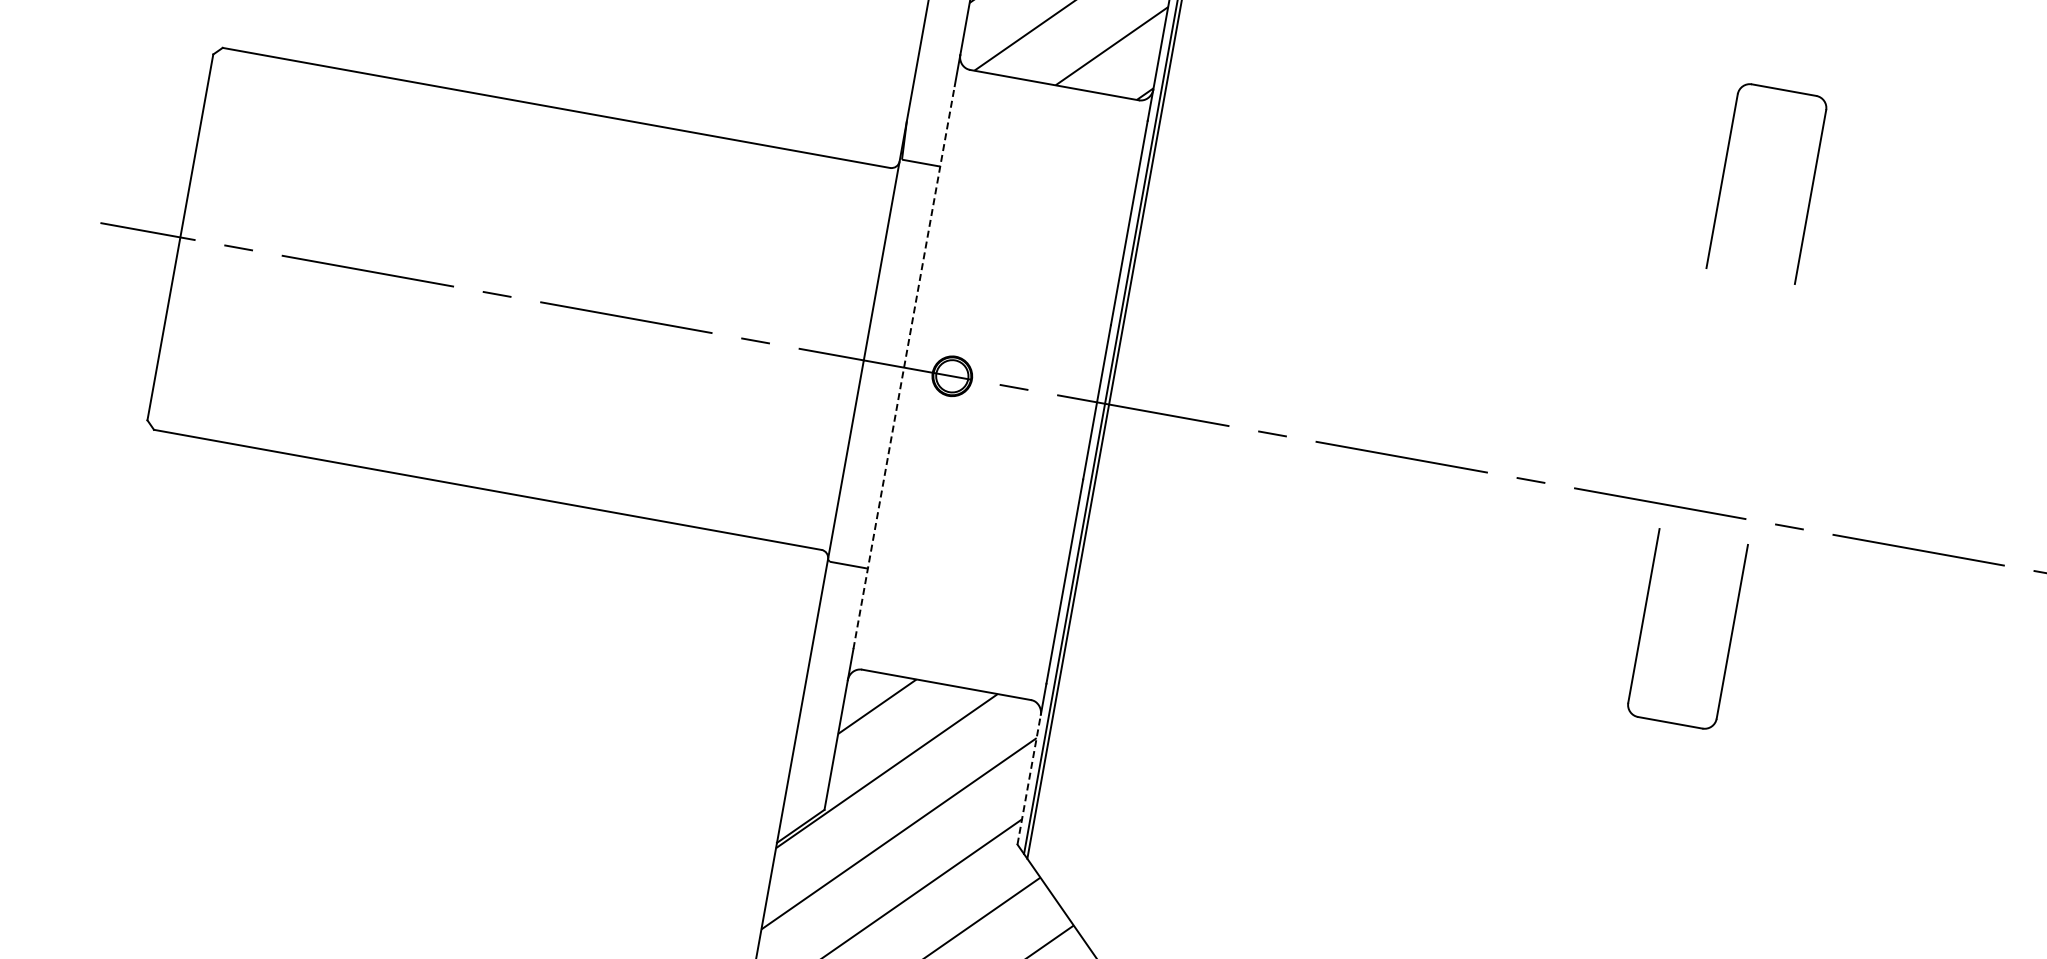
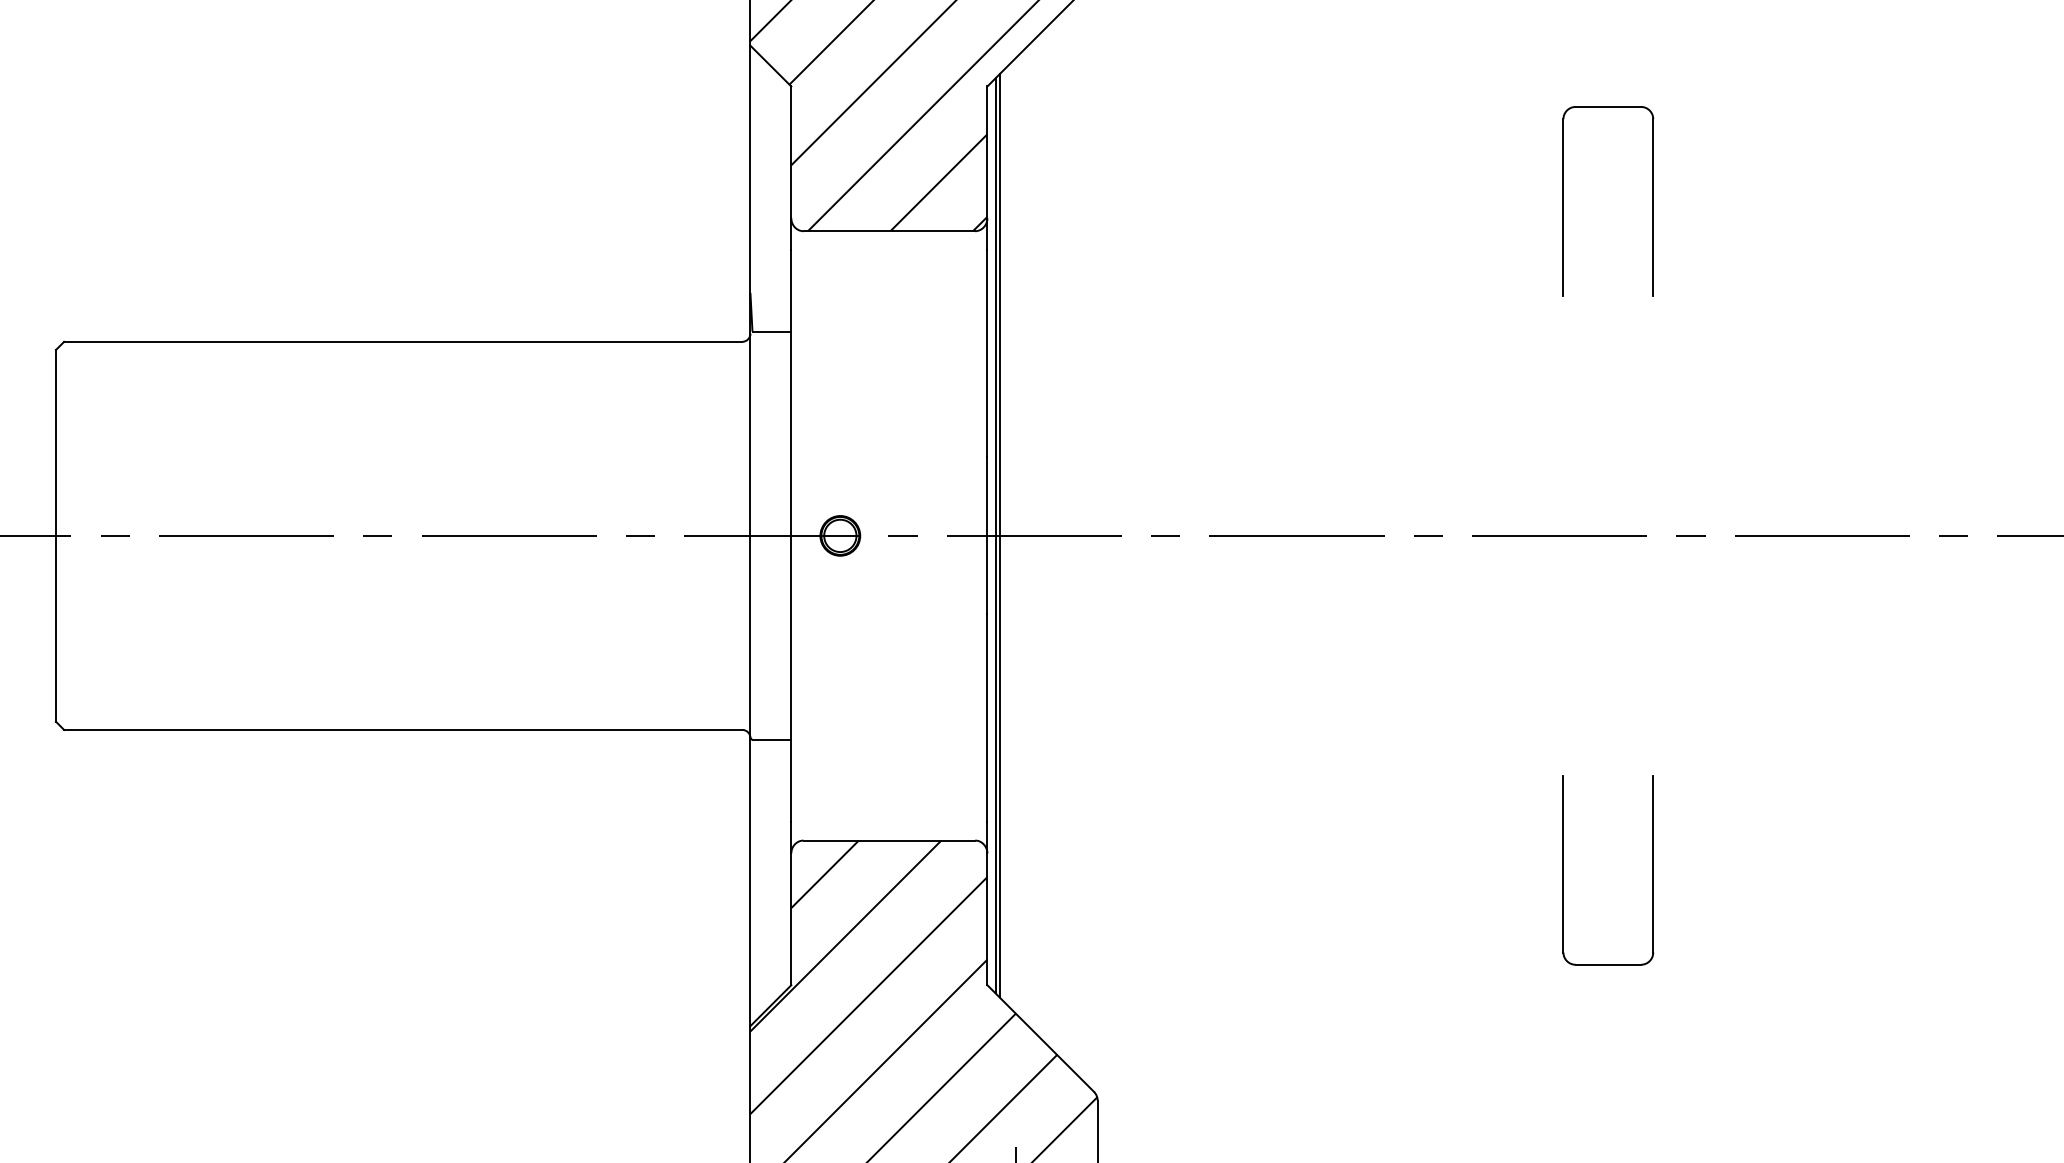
line: (904, 367) -> (791, 535), dashed -> solid
part: (1730, 637) -> (1652, 870), moved
line: (1029, 779) -> (987, 919), dashed -> solid

